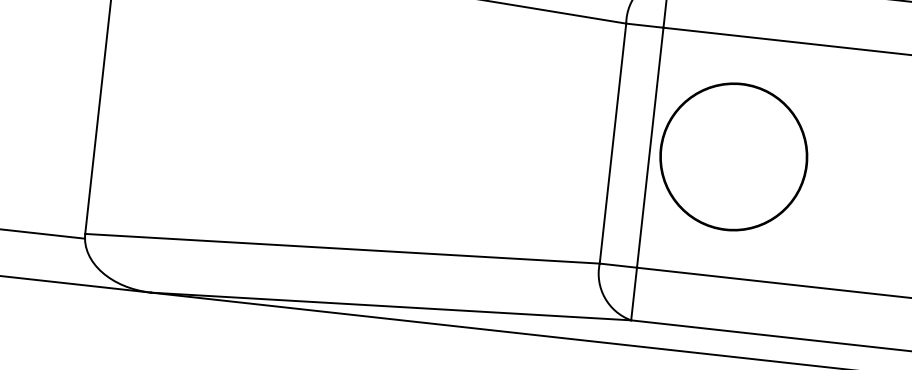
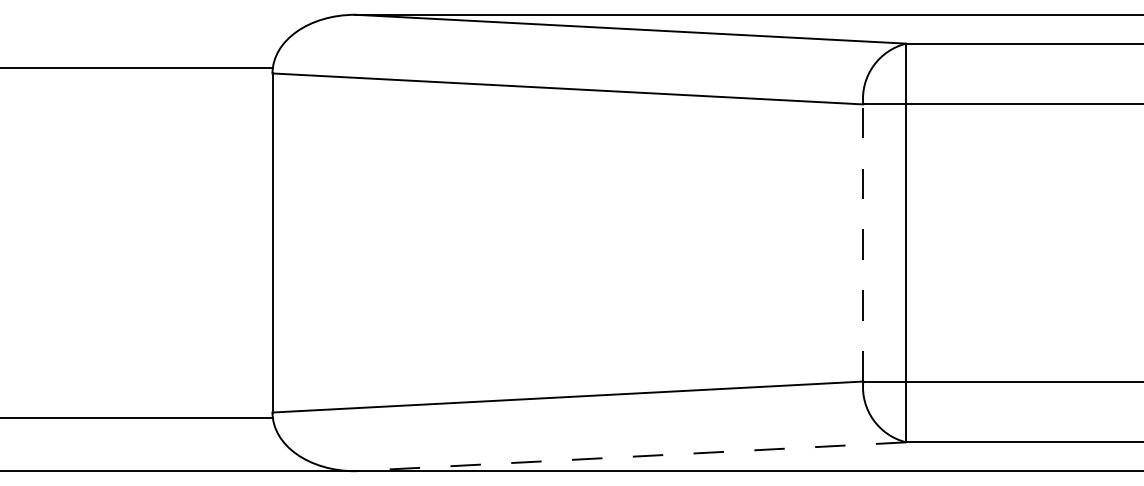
line: (613, 143) -> (863, 242), solid -> dashed
part: (733, 156) -> (1002, 242), removed
line: (391, 306) -> (630, 456), solid -> dashed

